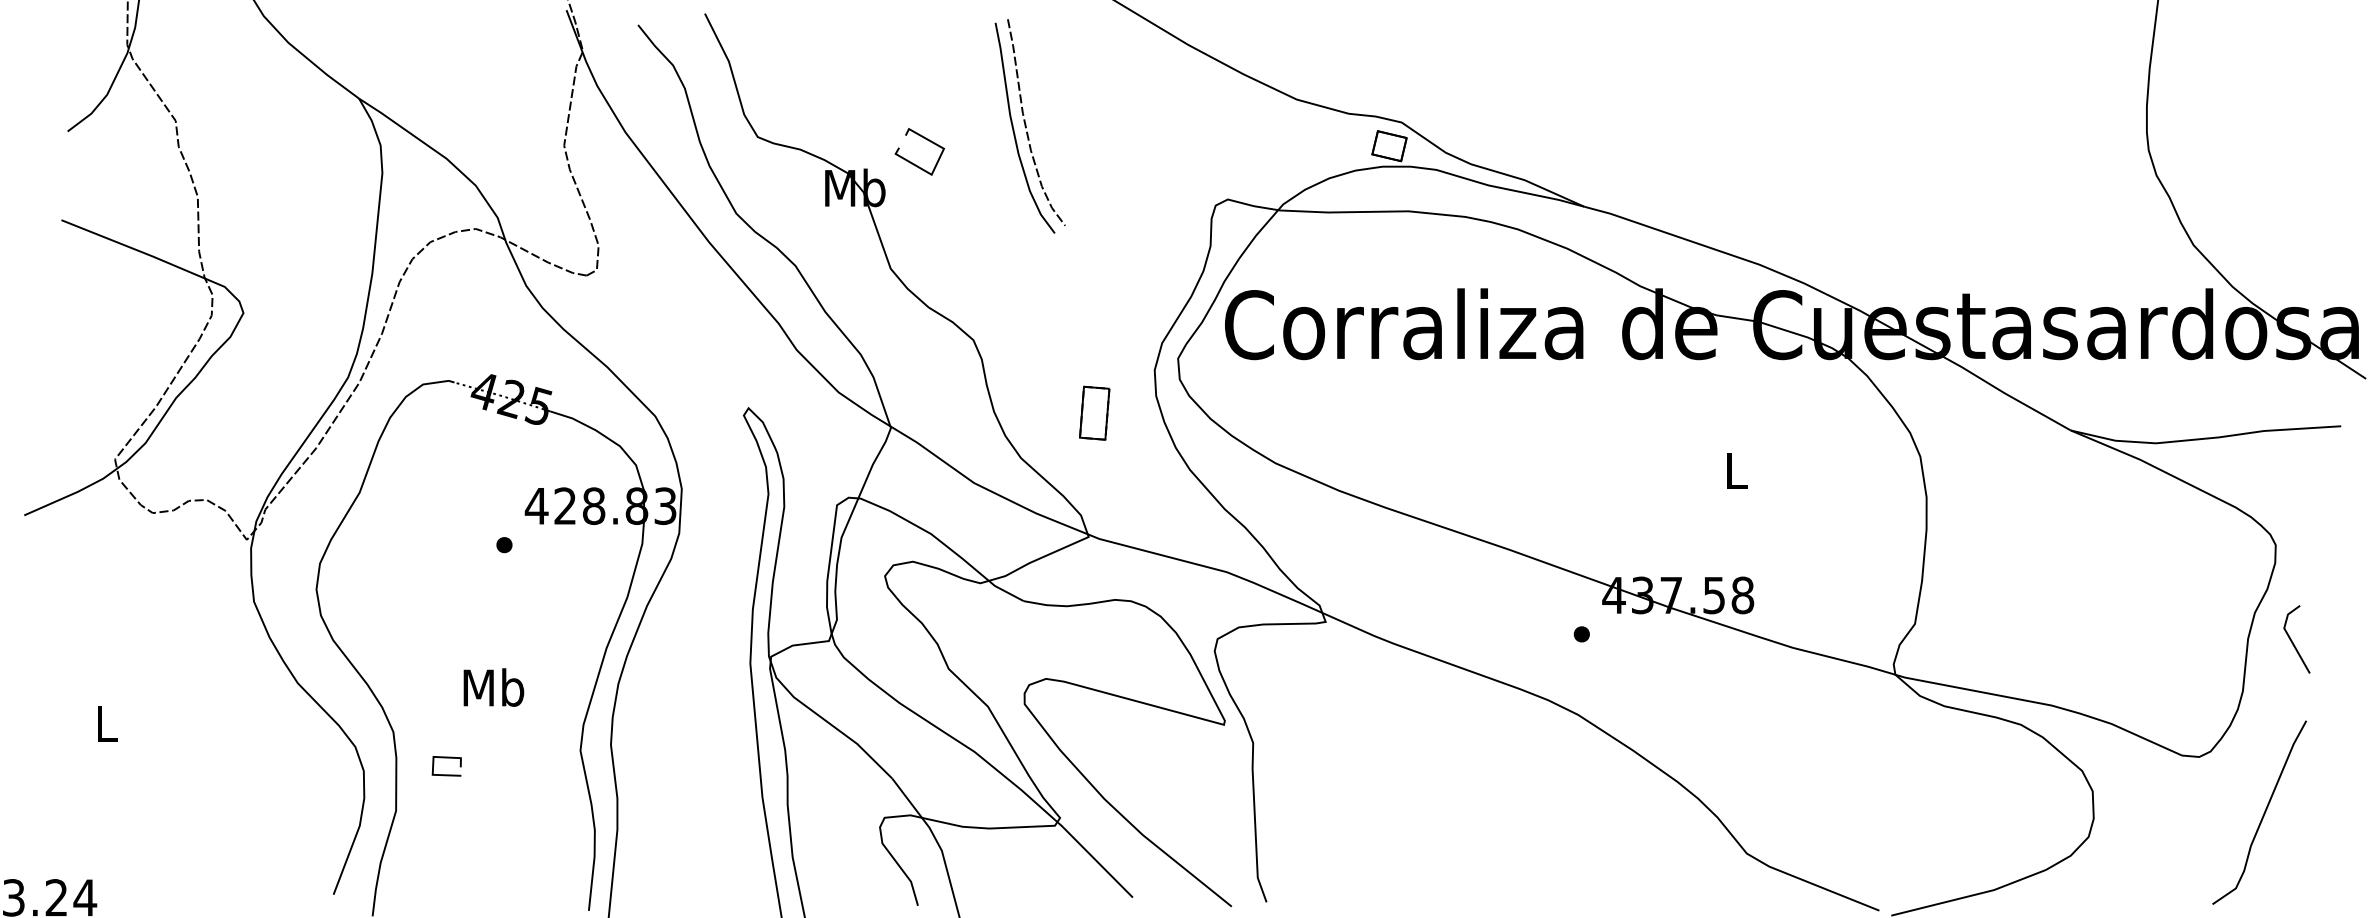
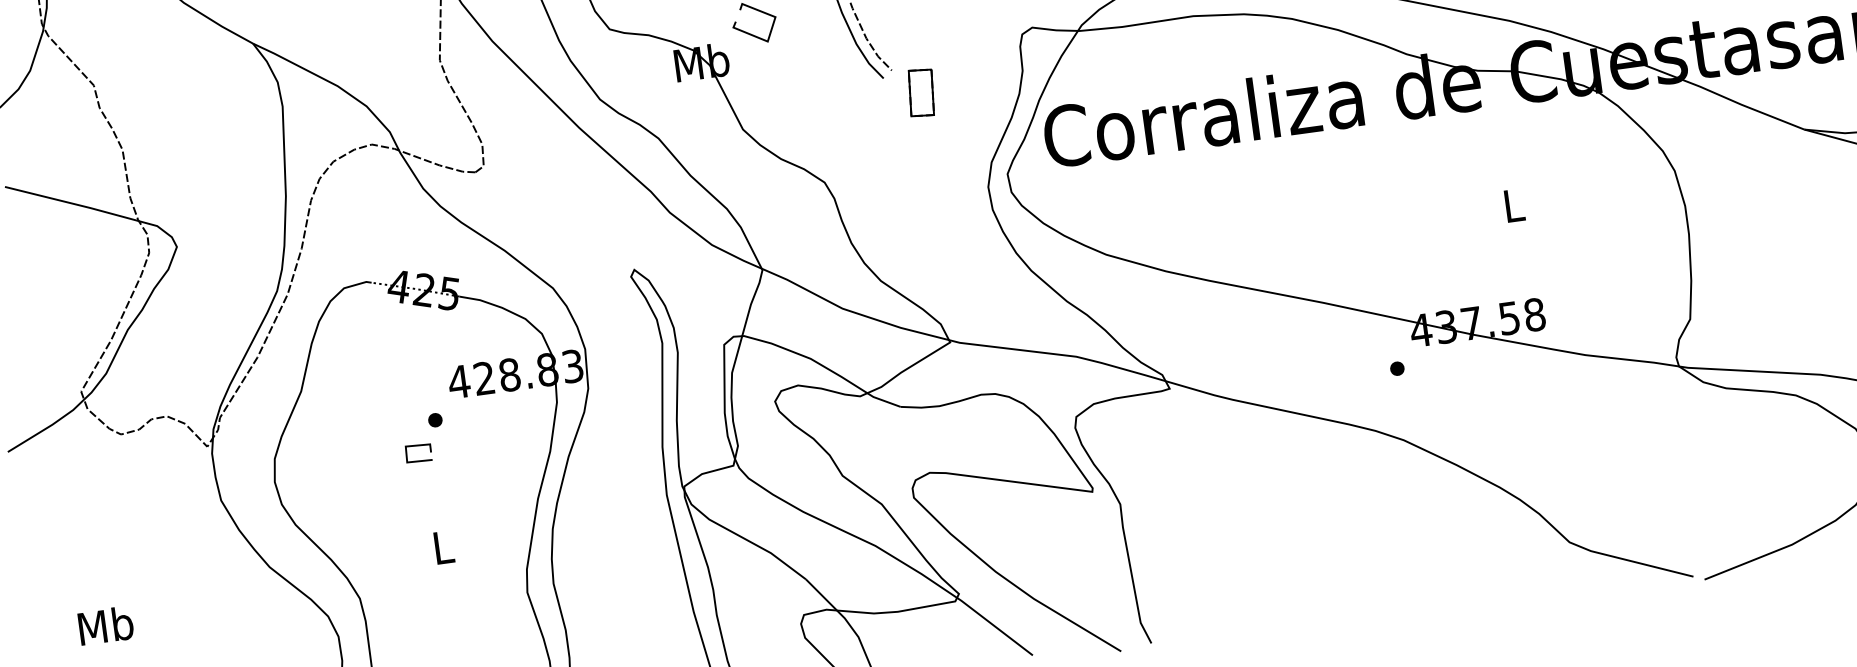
part: (1094, 412) -> (921, 92), moved
text: (493, 687) -> (442, 547), Mb -> L
text: (106, 723) -> (105, 625), L -> Mb
line: (446, 758) -> (417, 446), moved

